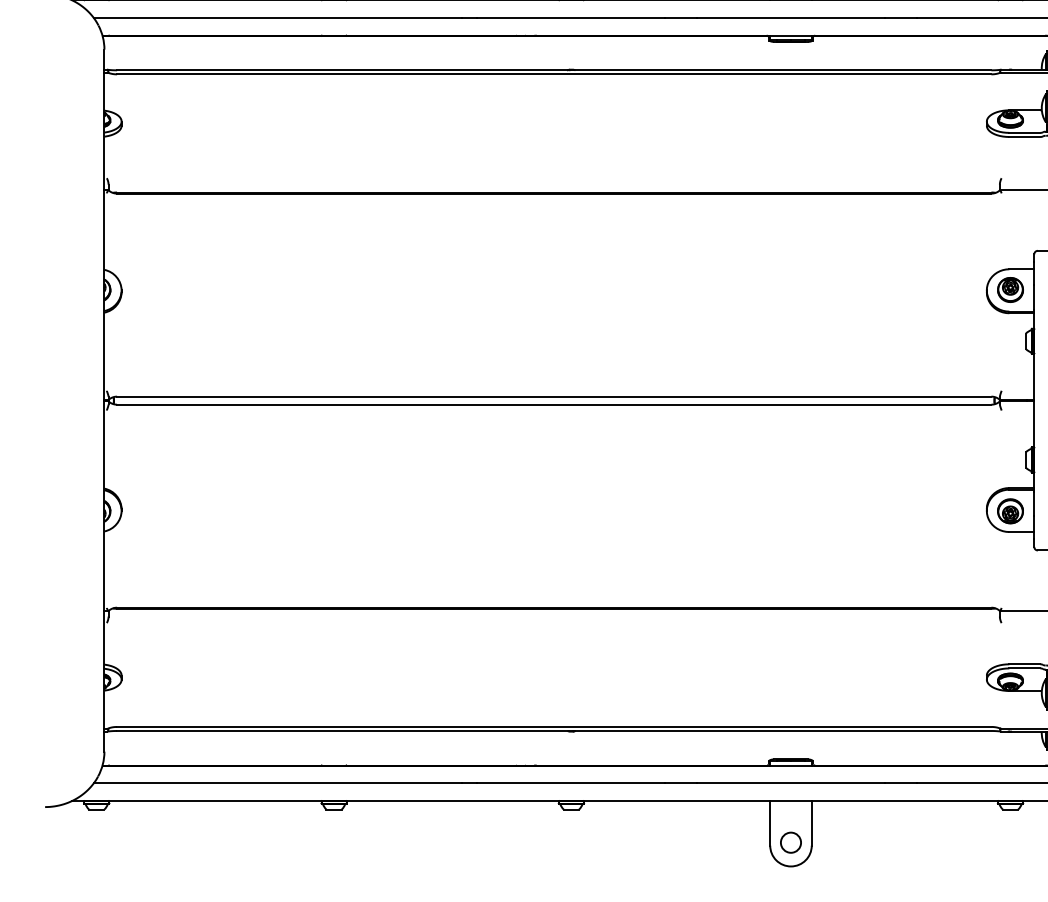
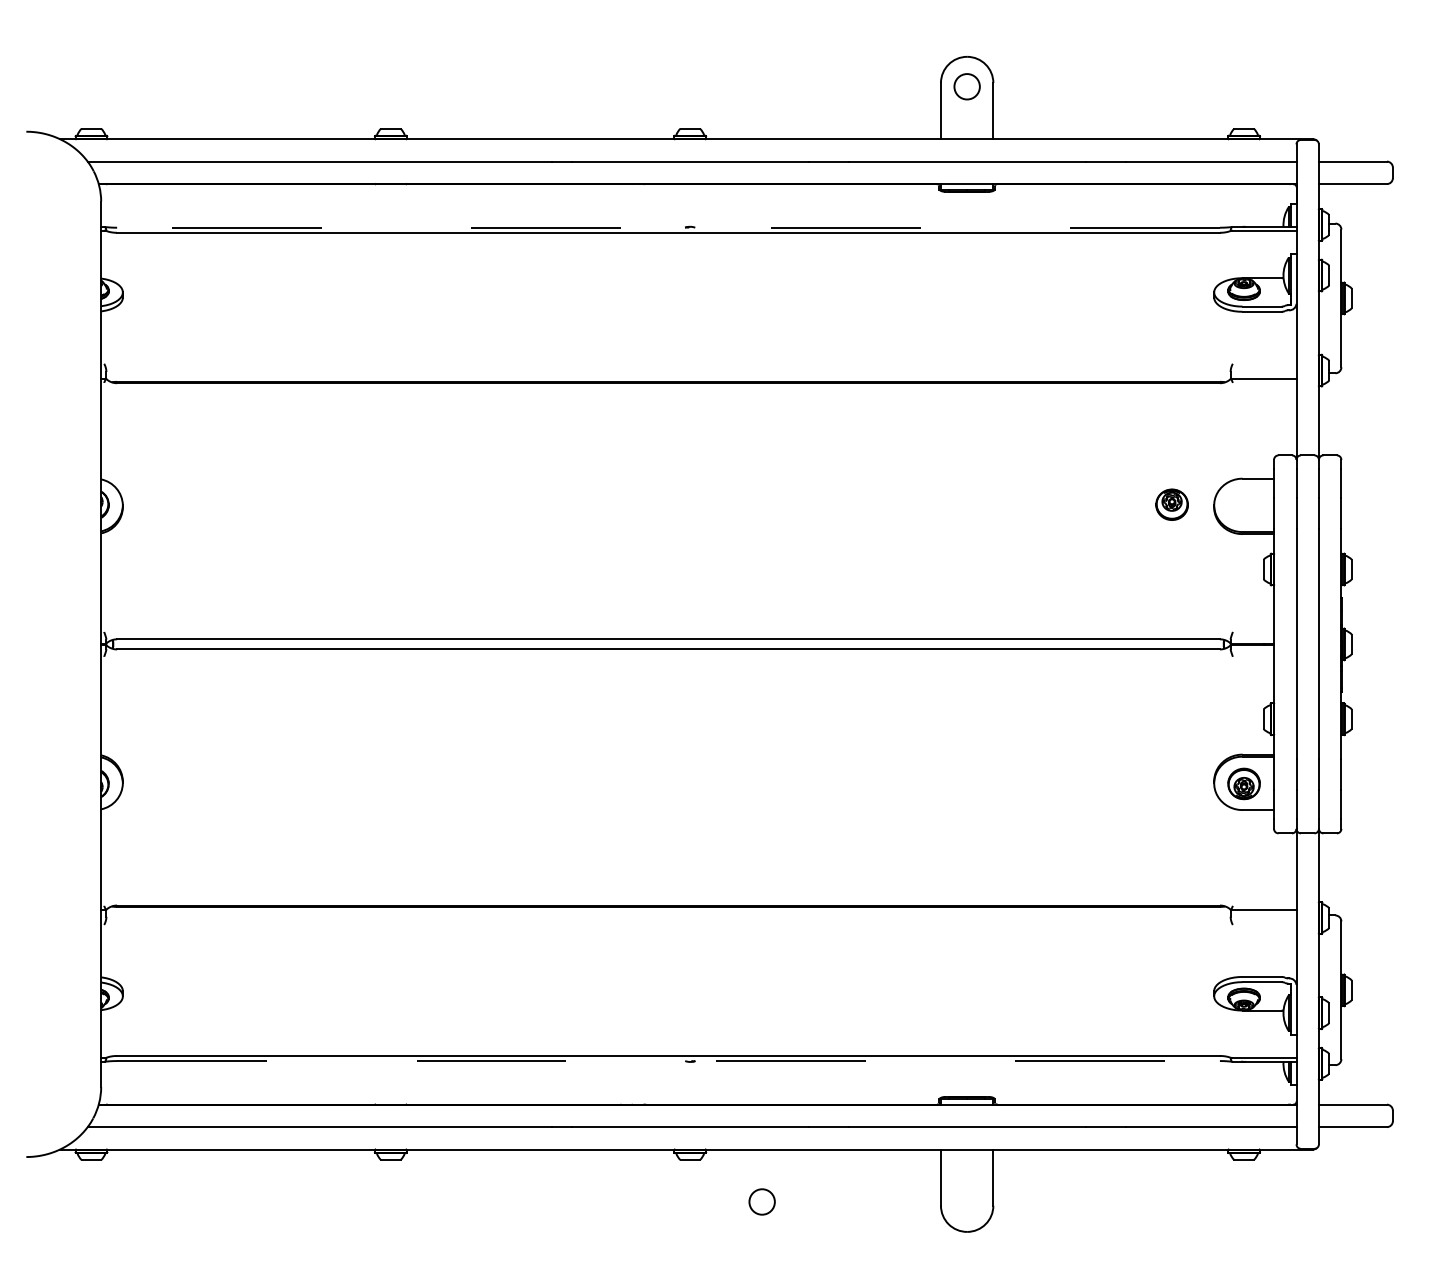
line: (554, 70) -> (668, 227), solid -> dashed
part: (1010, 289) -> (1171, 504), moved
line: (555, 731) -> (669, 1061), solid -> dashed
circle: (790, 842) -> (761, 1201), moved

